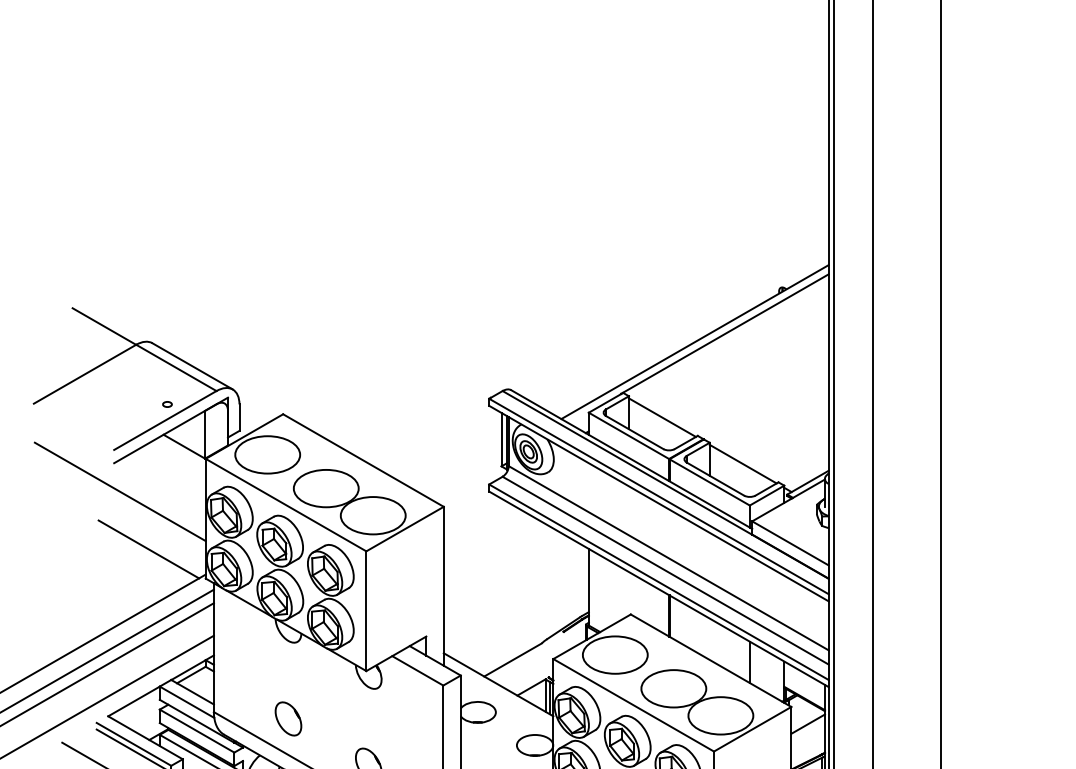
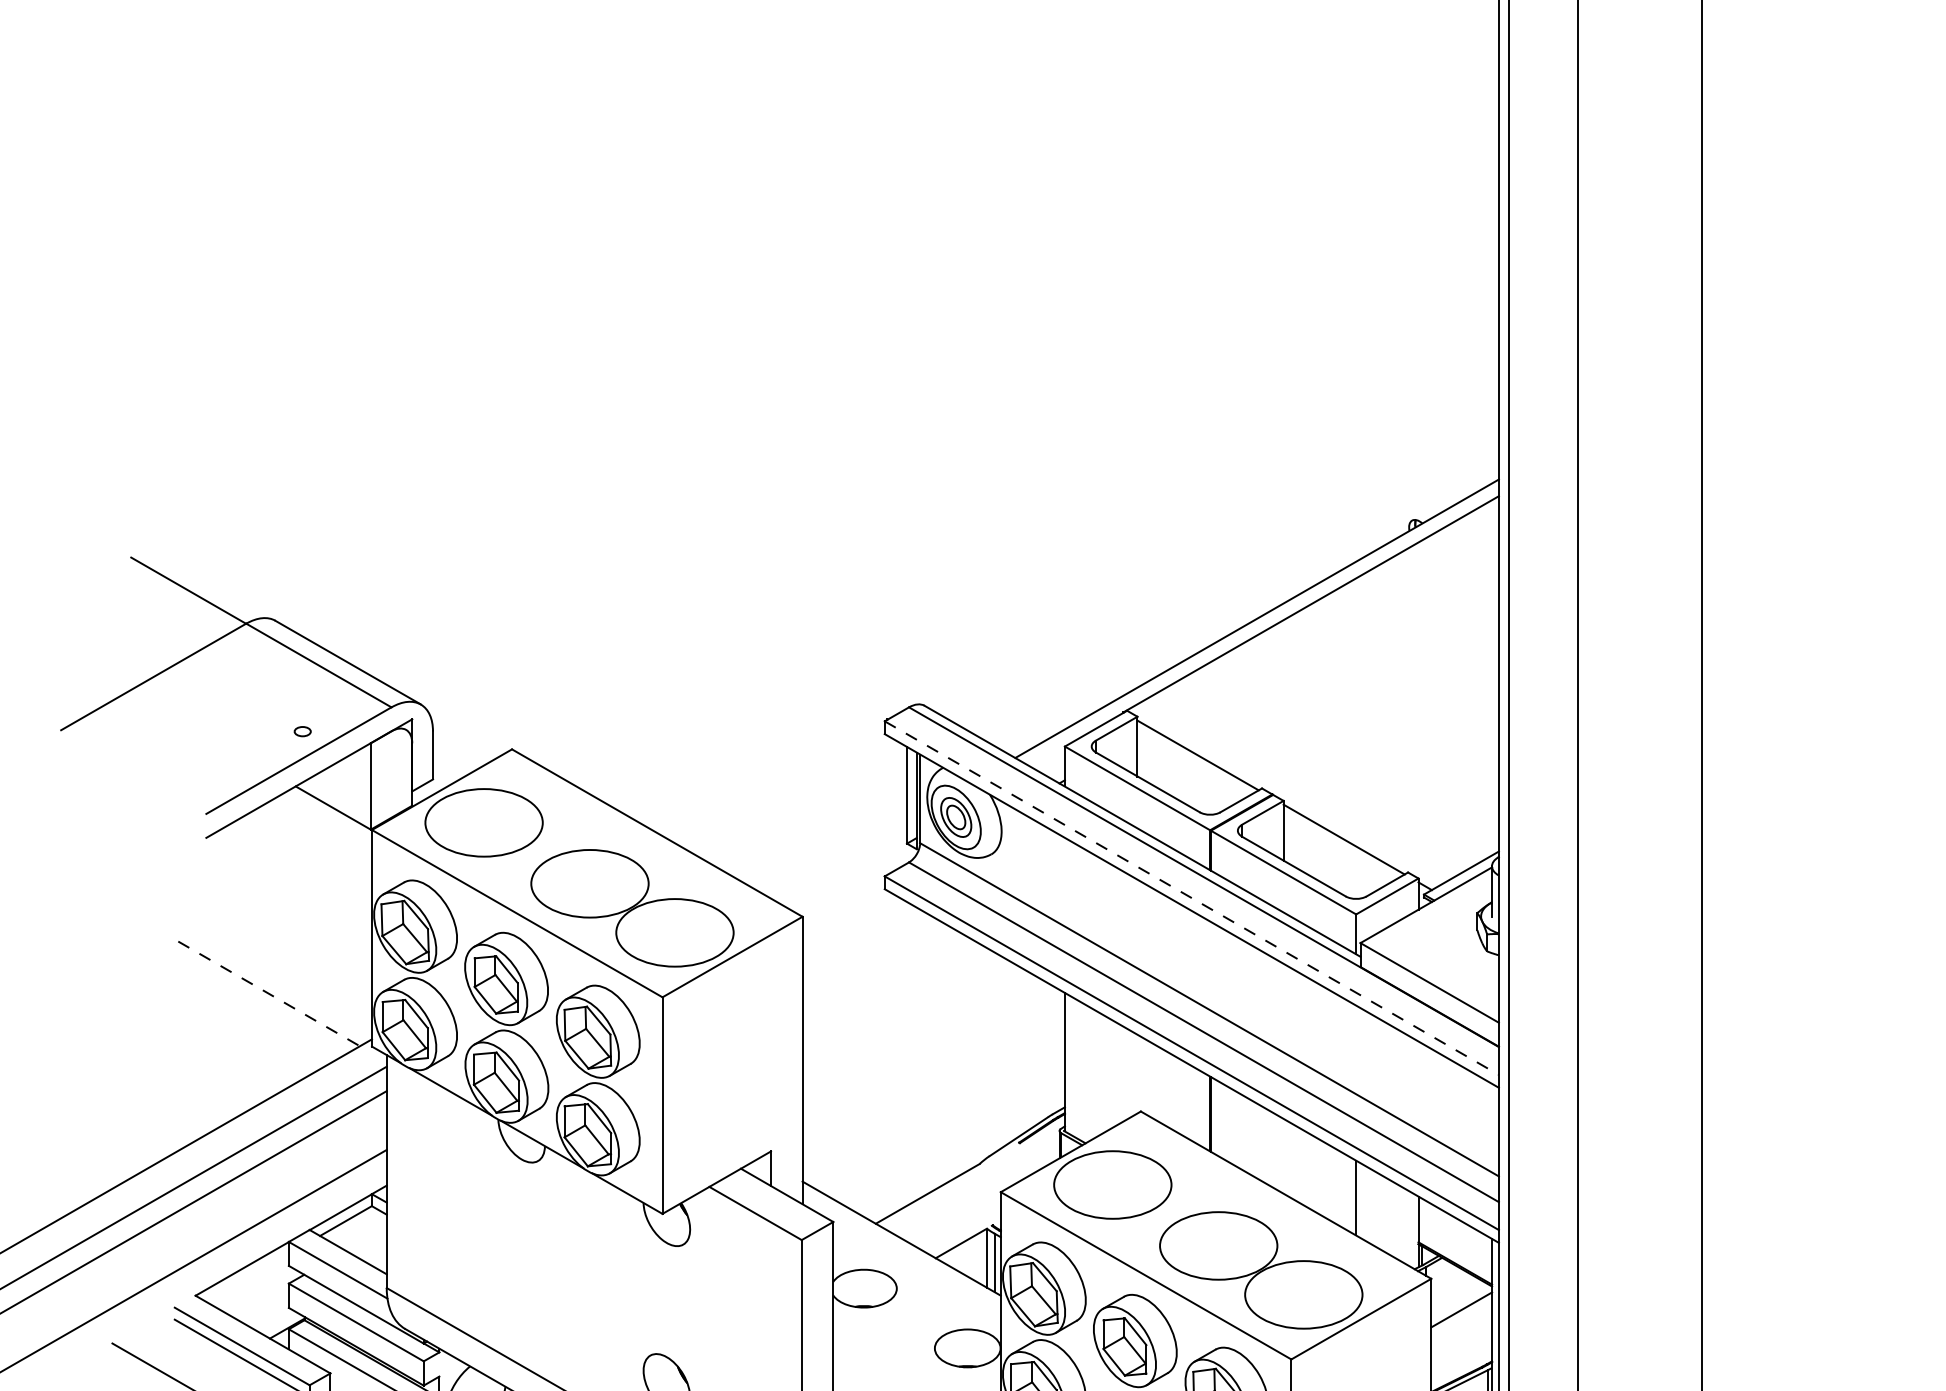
line: (119, 491) -> (215, 889), removed
line: (658, 496) -> (1190, 898), solid -> dashed
line: (148, 549) -> (268, 993), solid -> dashed
part: (288, 718) -> (521, 1299), removed

